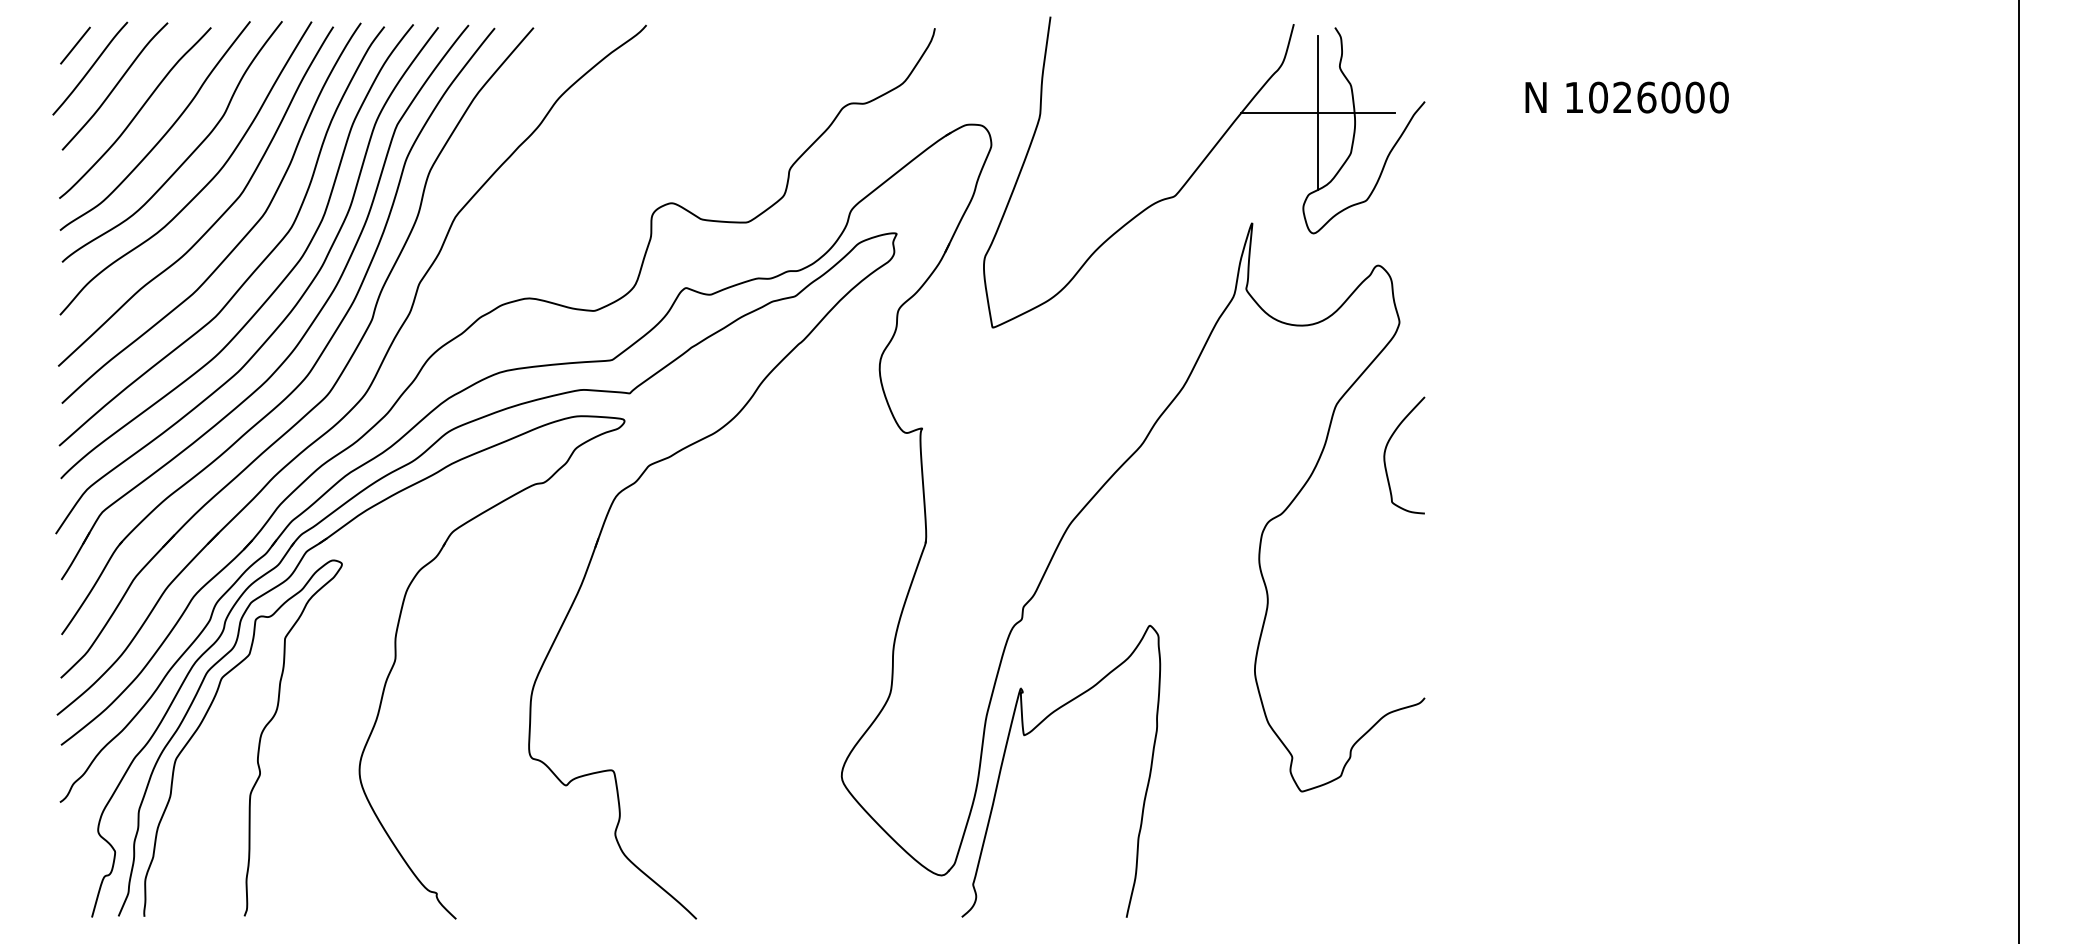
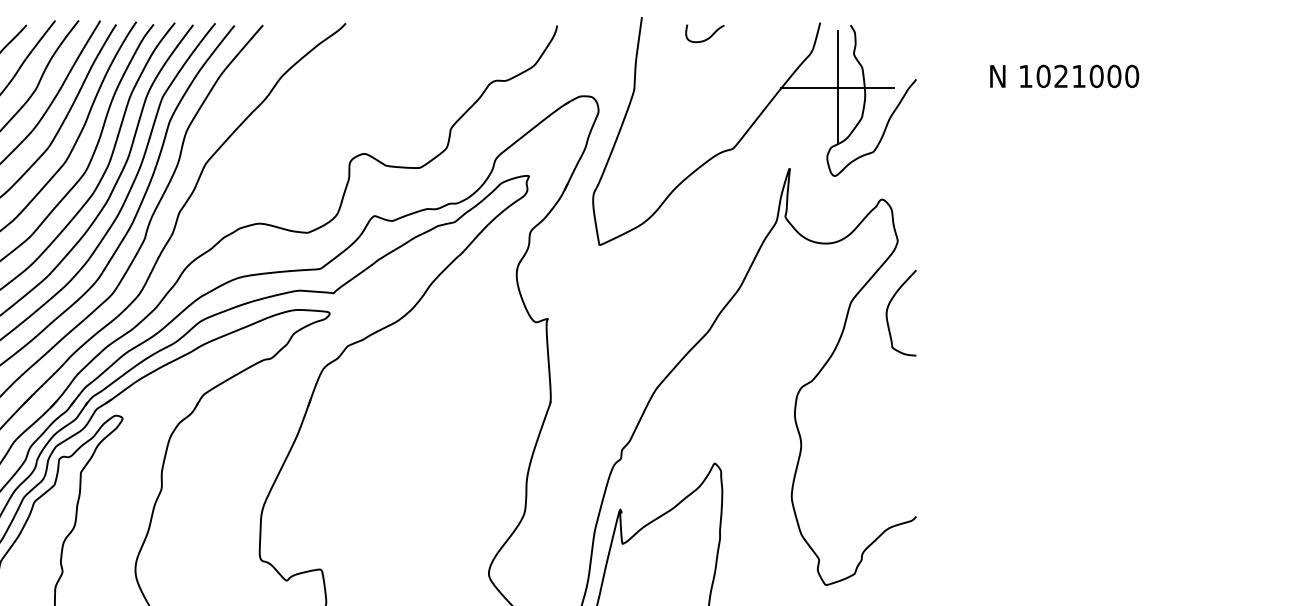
curve: (1142, 43) -> (709, 36), added
text: (1646, 97) -> (1078, 76), 1026000 -> 1021000
curve: (1386, 450) -> (888, 309), moved

